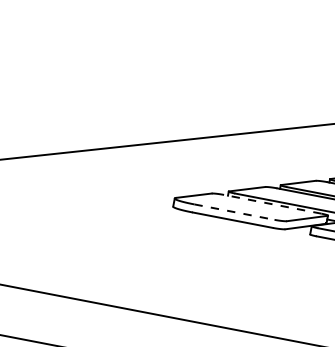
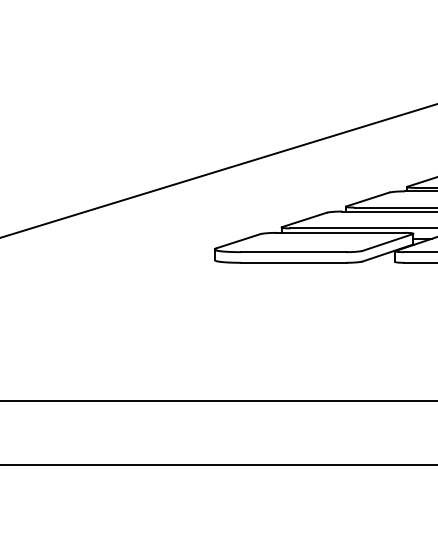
line: (272, 204) -> (340, 232), dashed -> solid
line: (234, 212) -> (293, 252), dashed -> solid

